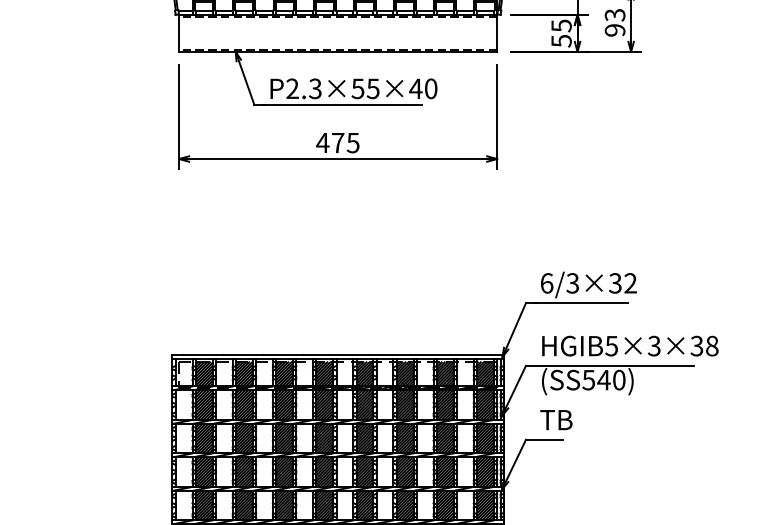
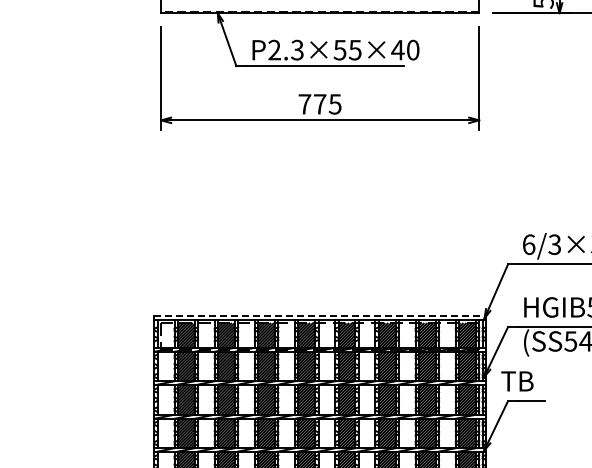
text: (322, 142) -> (304, 103), 475 -> 775
line: (338, 354) -> (320, 315), solid -> dashed
text: (556, 420) -> (517, 381), moved

